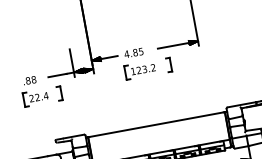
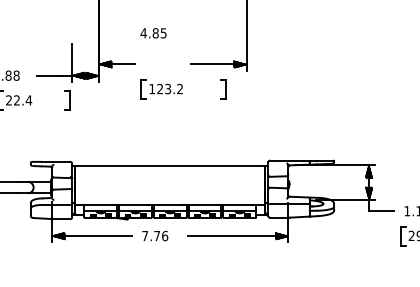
text: (133, 53) -> (153, 33), moved
part: (168, 65) -> (223, 89), moved
part: (59, 93) -> (67, 100), moved

